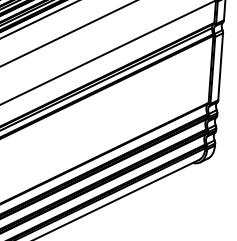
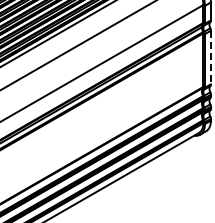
line: (220, 66) -> (210, 57), solid -> dashed

